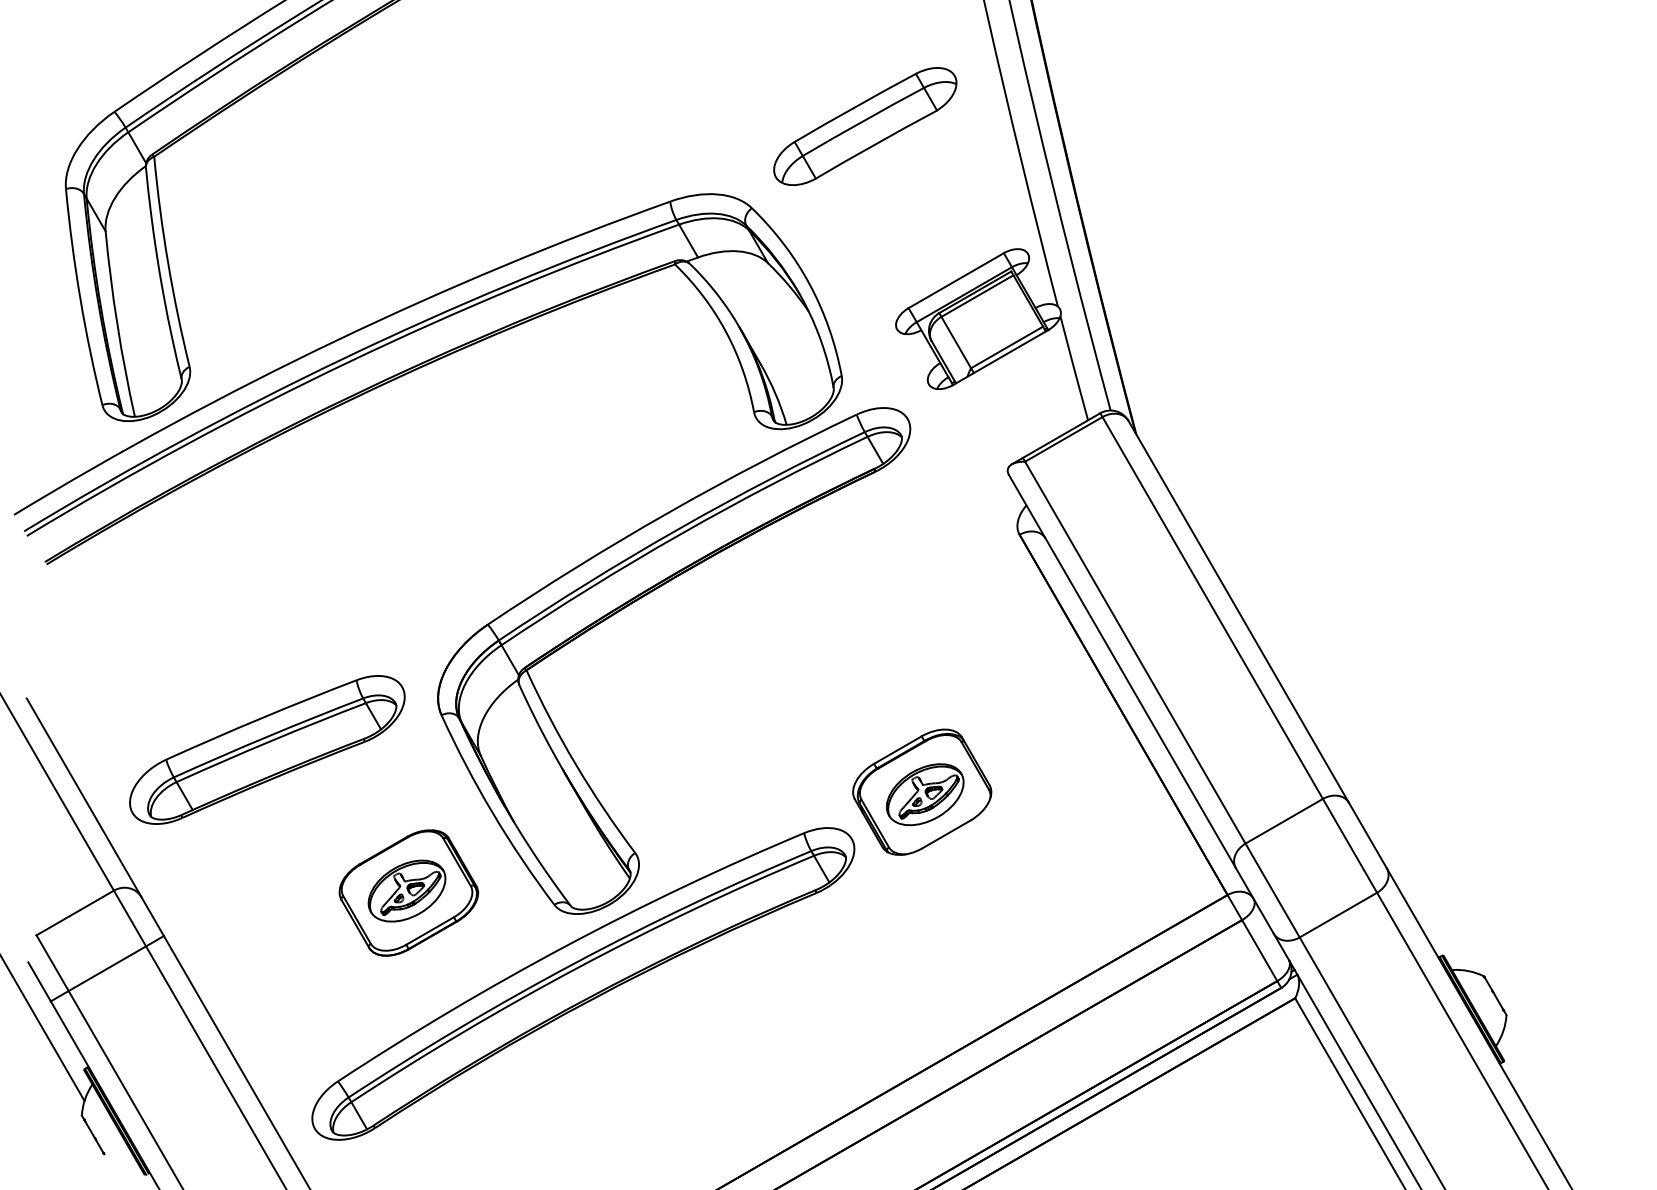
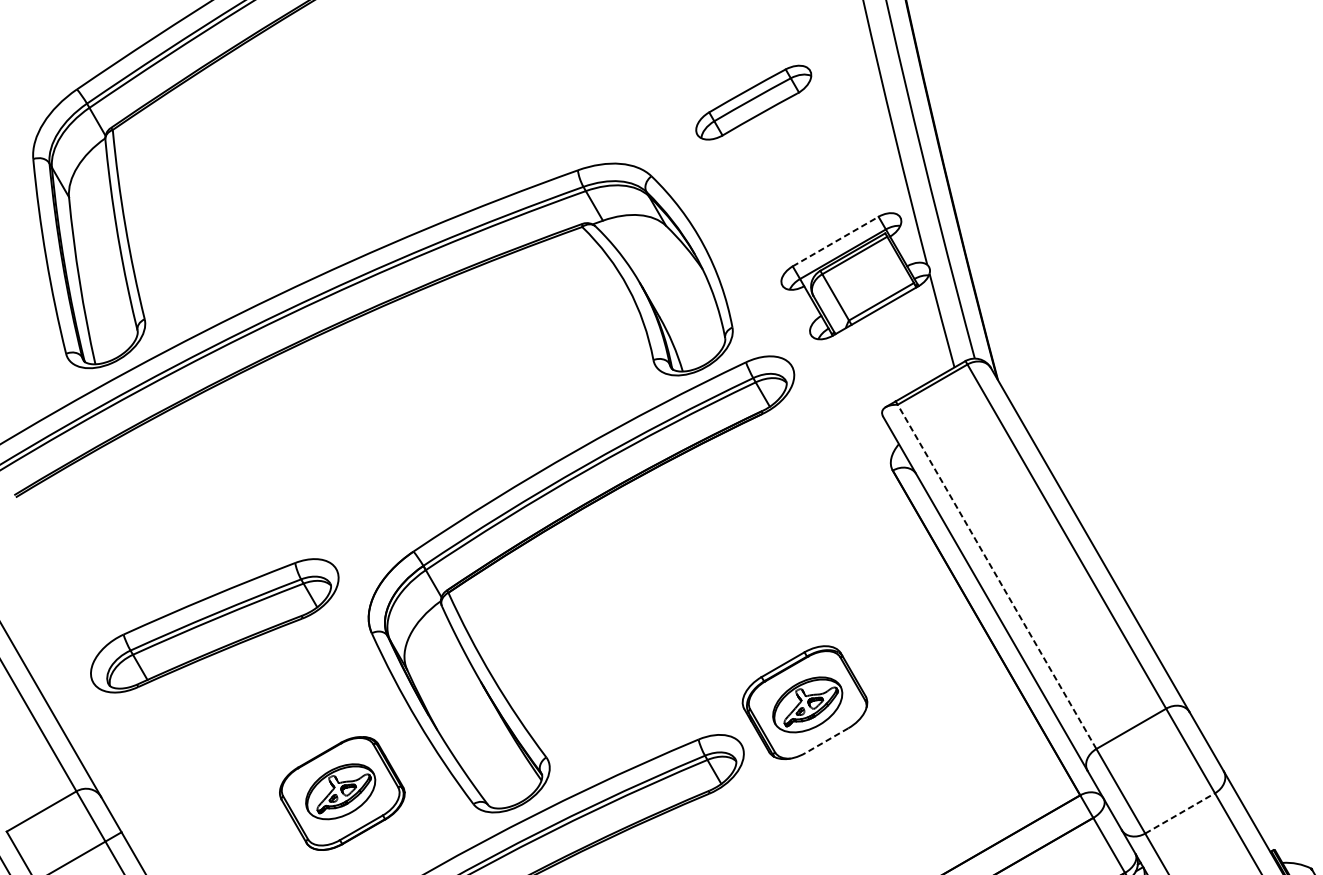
part: (865, 126) -> (753, 102), size x0.7
line: (956, 280) -> (835, 241), solid -> dashed
line: (1135, 652) -> (997, 576), solid -> dashed
part: (267, 749) -> (214, 625), moved
line: (946, 834) -> (826, 740), solid -> dashed
line: (1338, 915) -> (1180, 813), solid -> dashed

